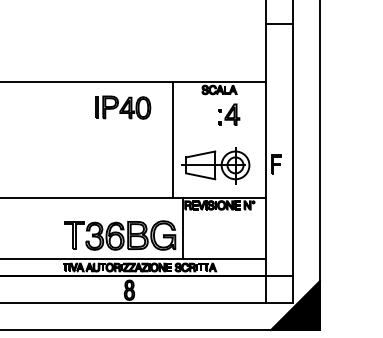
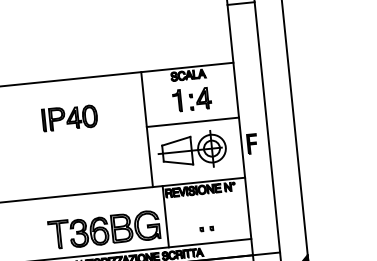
part: (123, 107) -> (70, 117), moved
part: (205, 114) -> (176, 101), added
line: (218, 137) -> (192, 122), added
part: (222, 244) -> (207, 228), added

